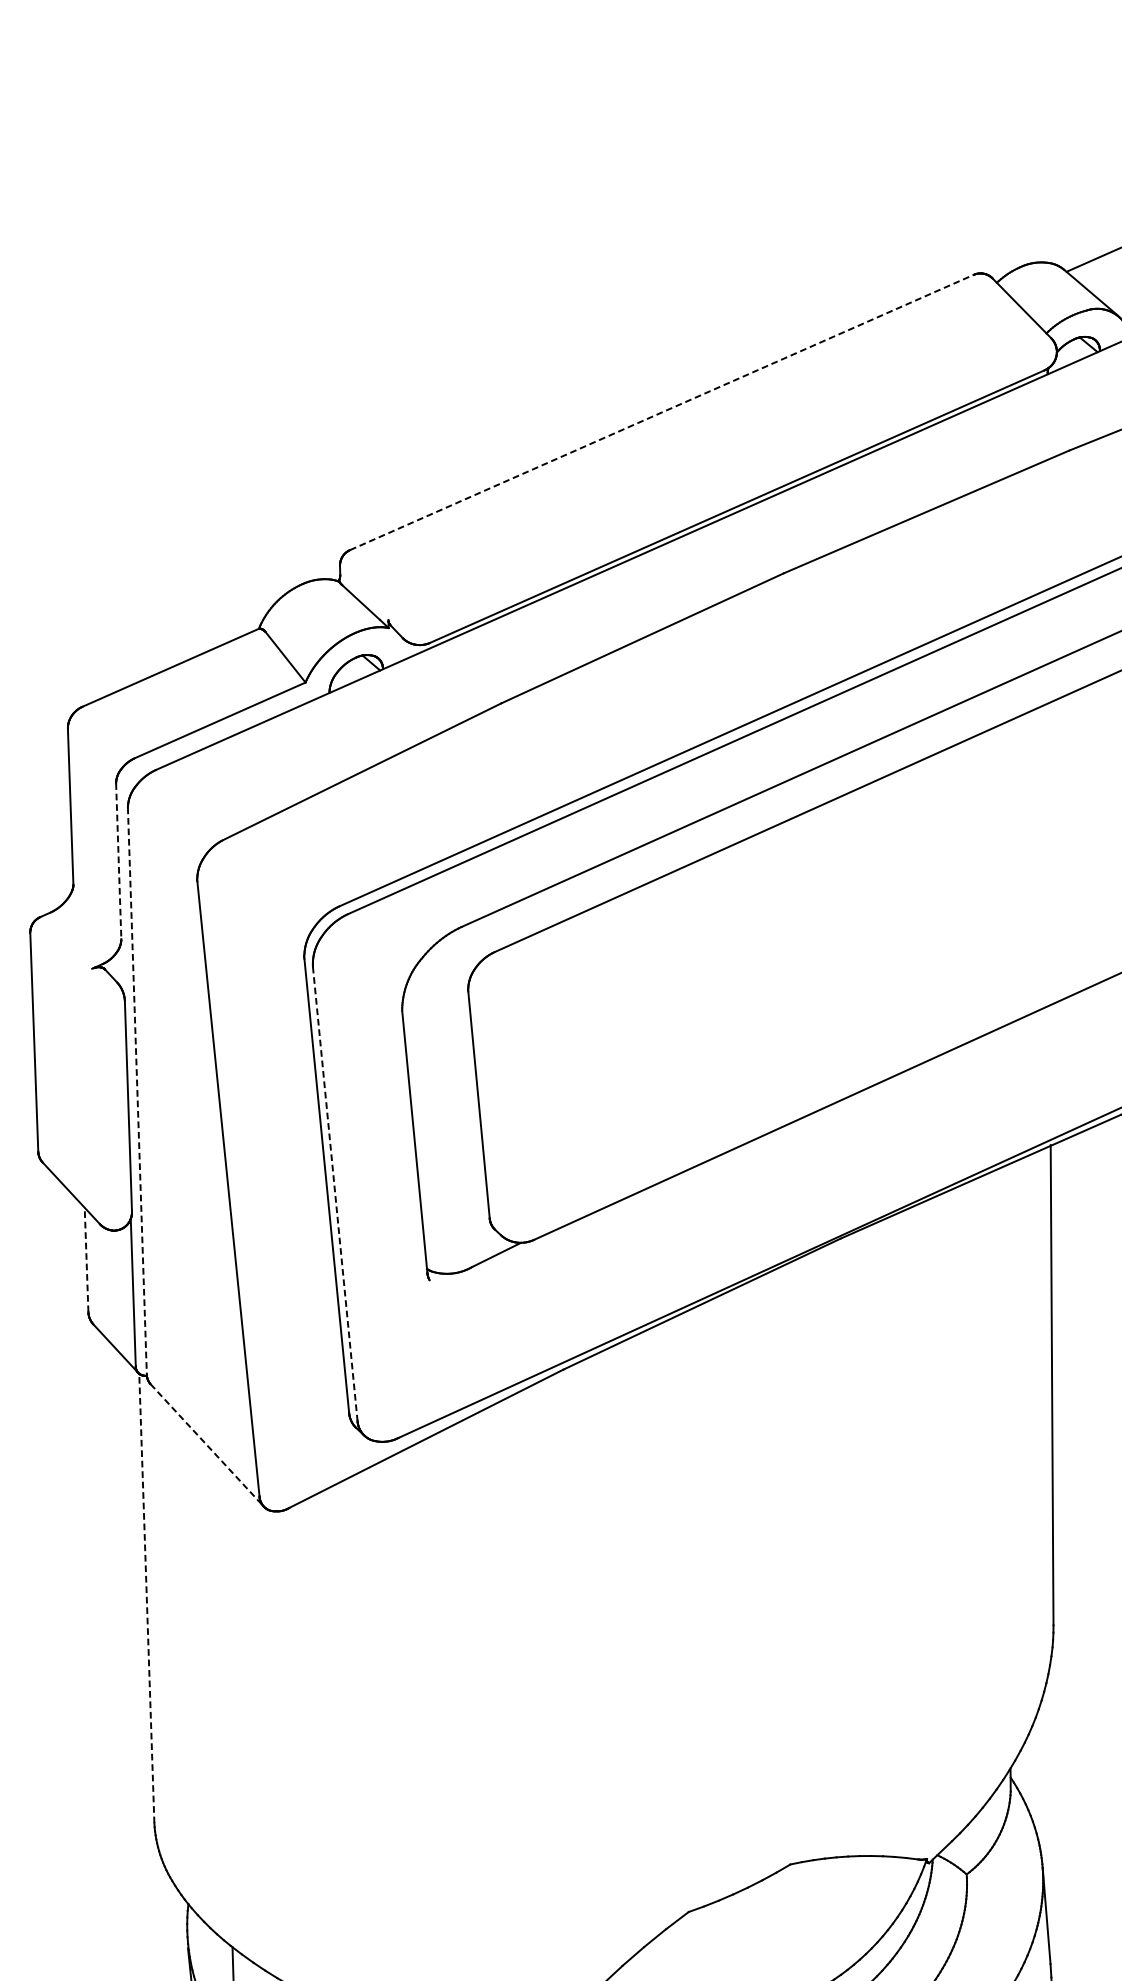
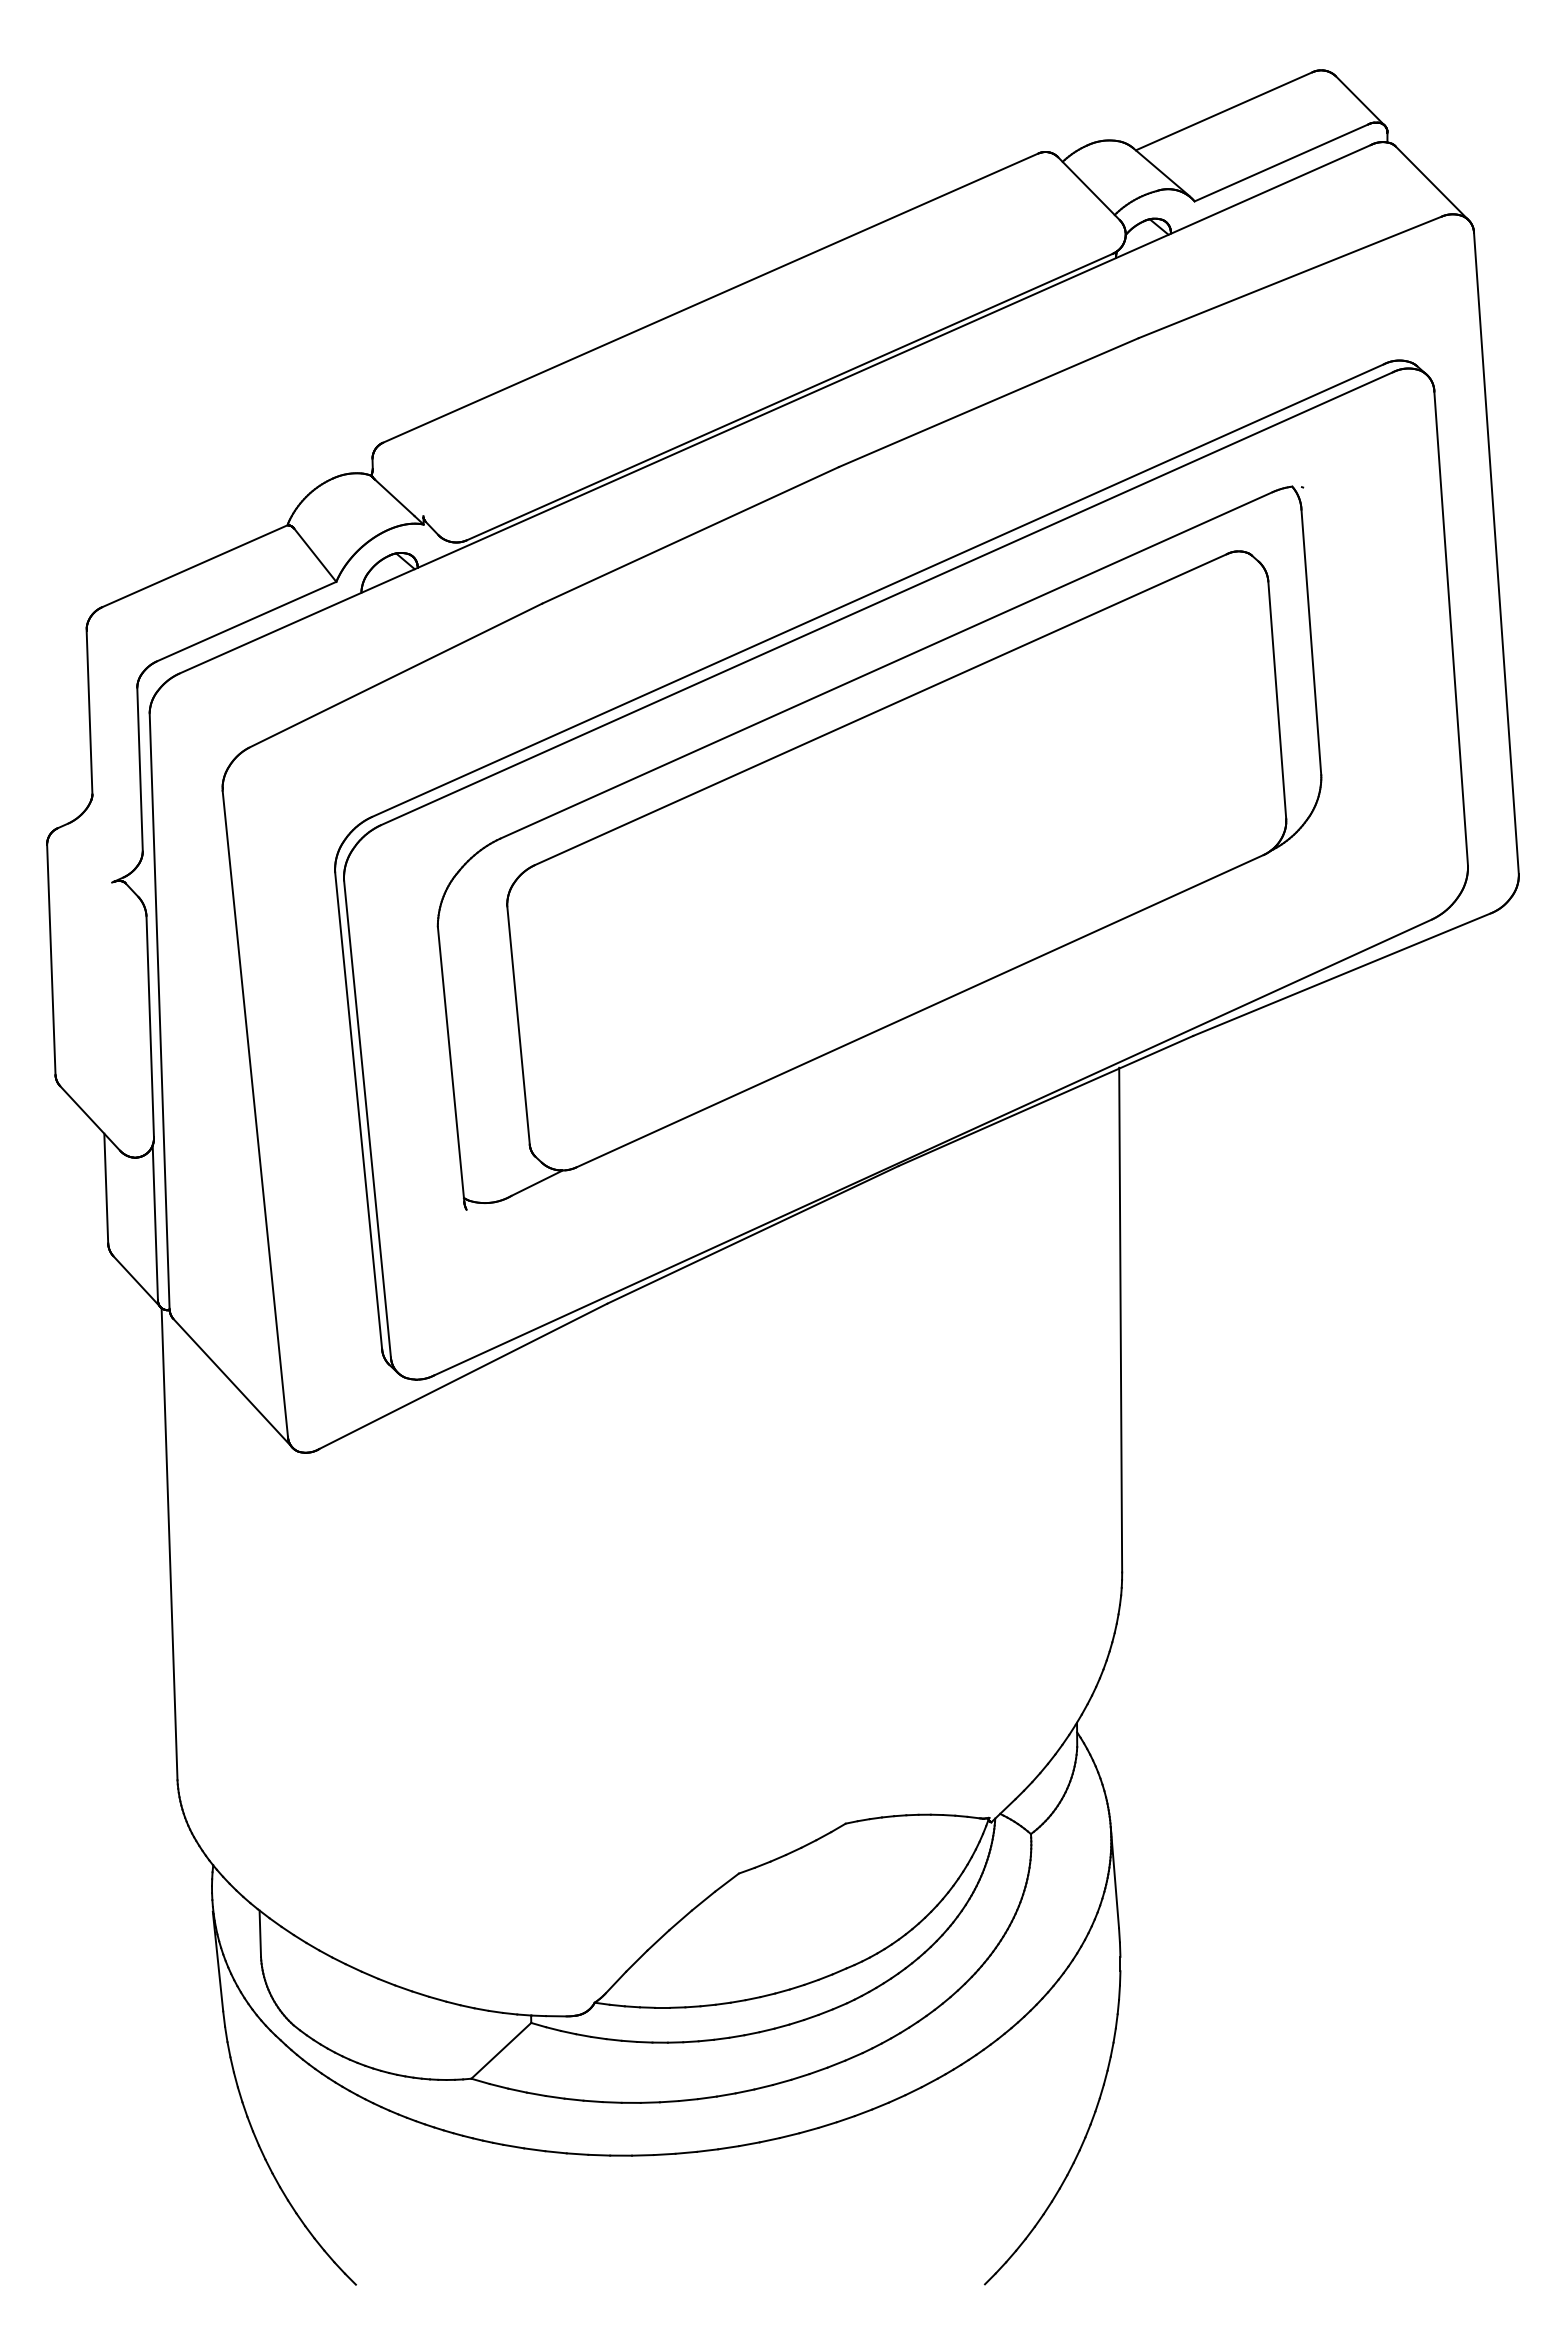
line: (662, 411) -> (711, 297), dashed -> solid
line: (119, 861) -> (140, 769), dashed -> solid
line: (137, 1091) -> (159, 1011), dashed -> solid
line: (335, 1193) -> (367, 1118), dashed -> solid
line: (86, 1259) -> (106, 1188), dashed -> solid
line: (207, 1445) -> (233, 1383), dashed -> solid
line: (146, 1597) -> (169, 1543), dashed -> solid

